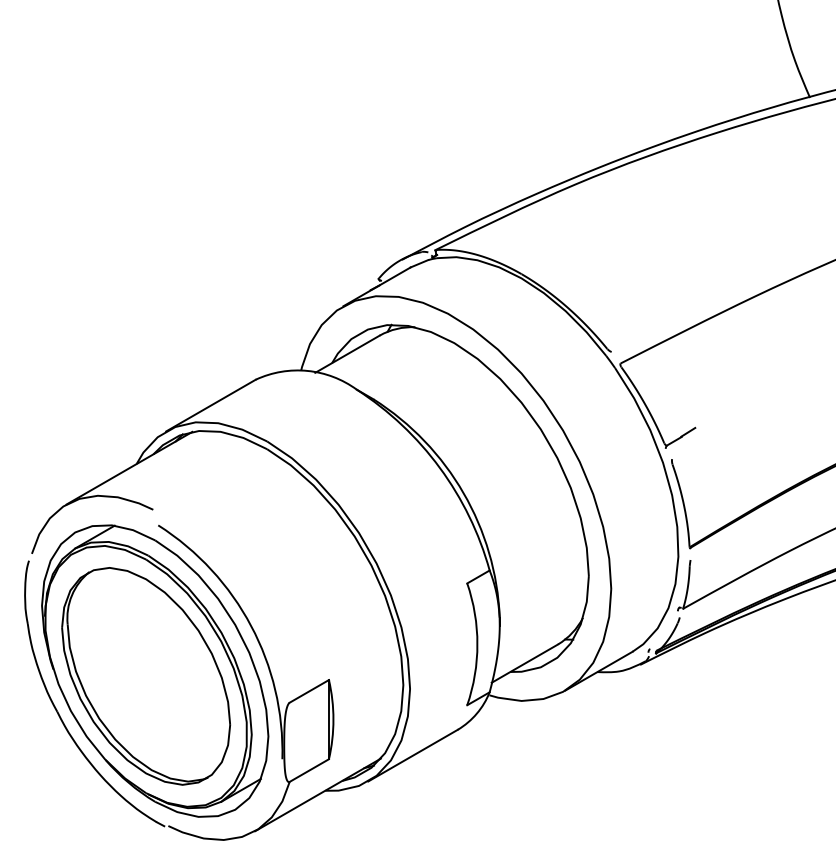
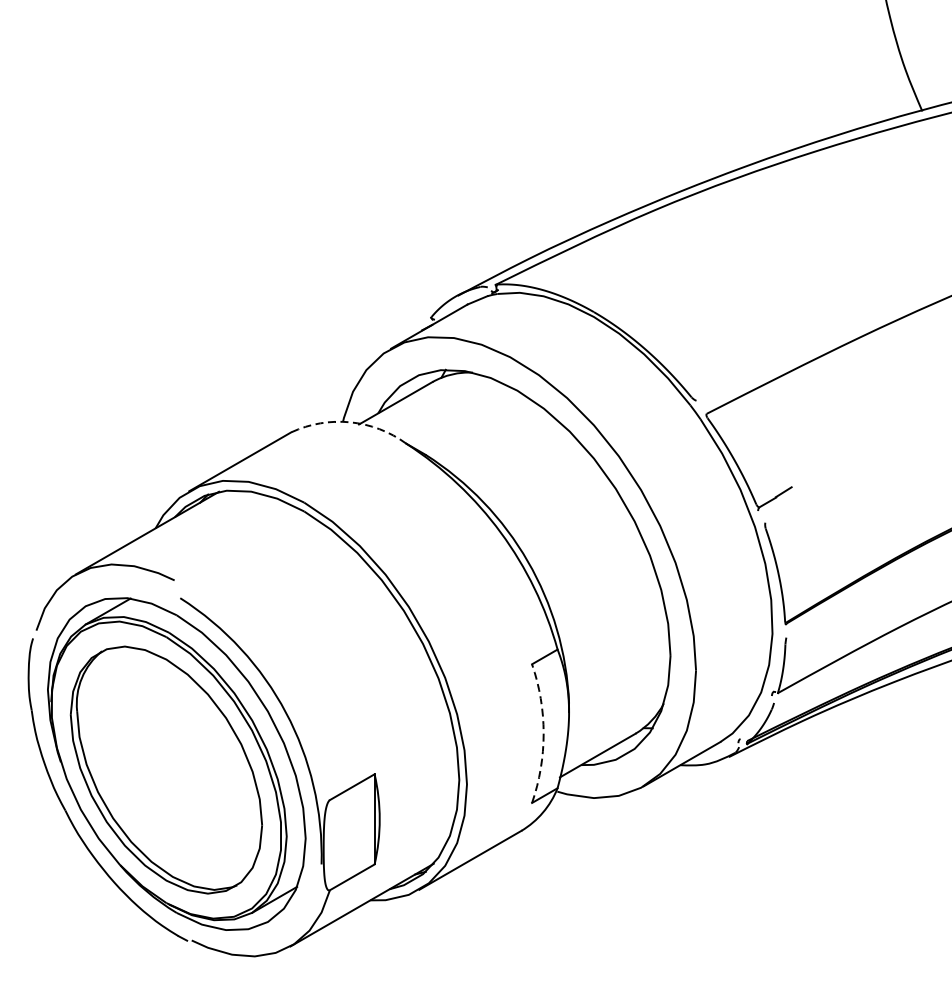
arc: (307, 370) -> (350, 421), solid -> dashed
arc: (477, 644) -> (543, 733), solid -> dashed

